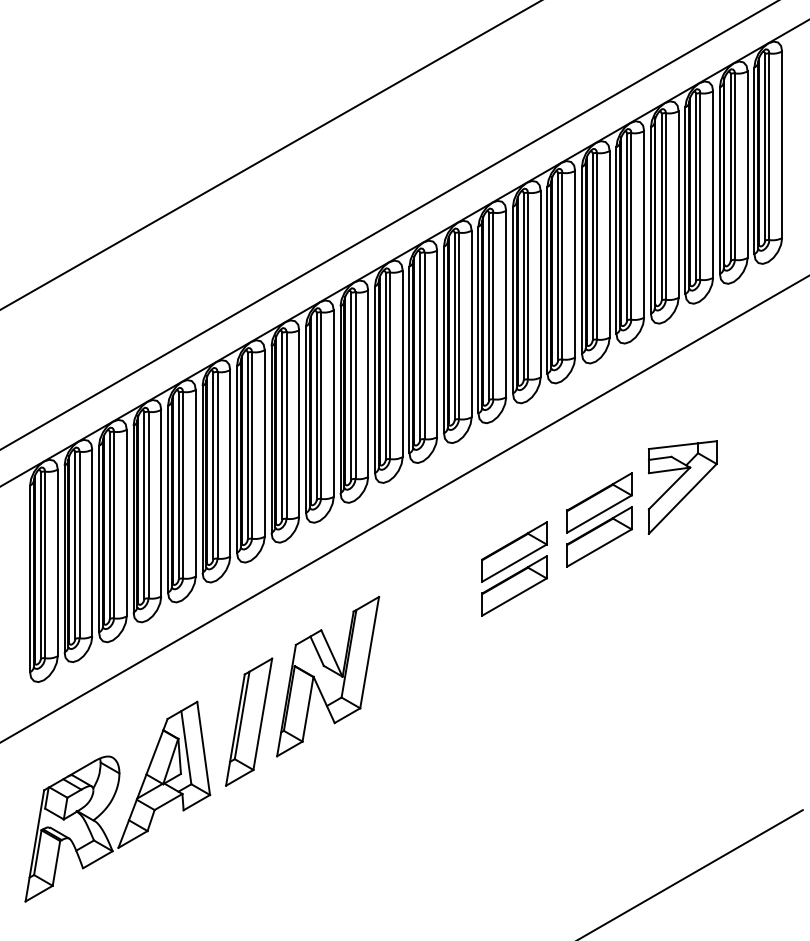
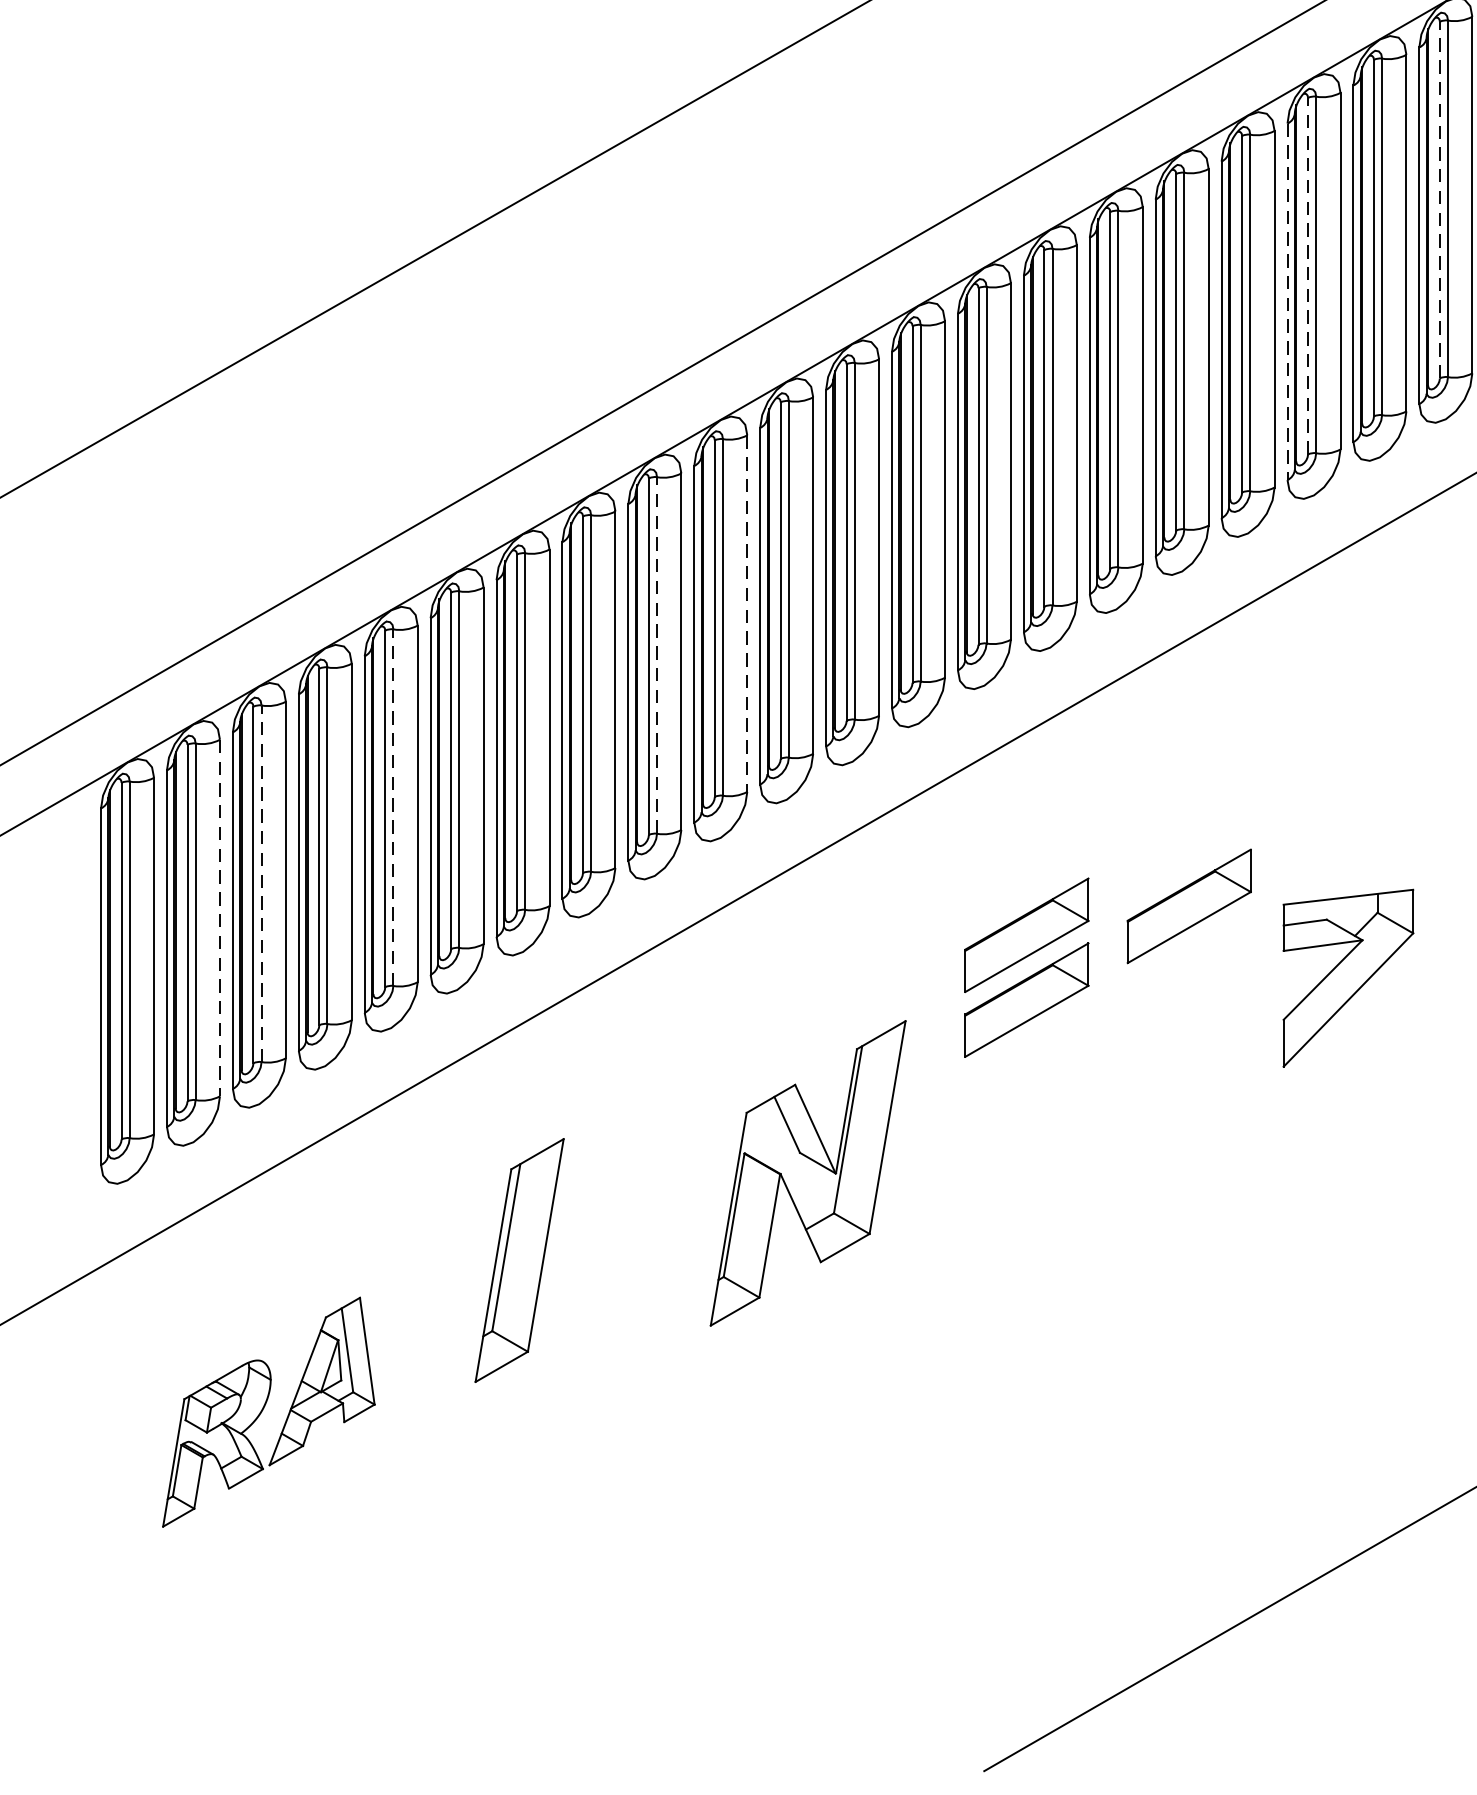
line: (730, 166) -> (1439, 198), solid -> dashed
line: (661, 206) -> (1307, 274), solid -> dashed
line: (650, 221) -> (1286, 303), solid -> dashed
line: (368, 384) -> (747, 615), solid -> dashed
line: (321, 405) -> (657, 655), solid -> dashed
line: (183, 484) -> (394, 806), solid -> dashed
part: (682, 487) -> (1347, 978), moved
part: (599, 502) -> (1189, 840), removed
line: (114, 524) -> (262, 882), solid -> dashed
line: (92, 543) -> (220, 918), solid -> dashed
part: (328, 676) -> (808, 1173), moved
part: (117, 801) -> (268, 1412), size x0.6

